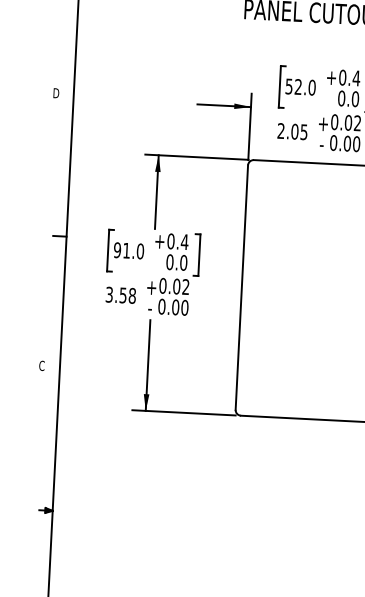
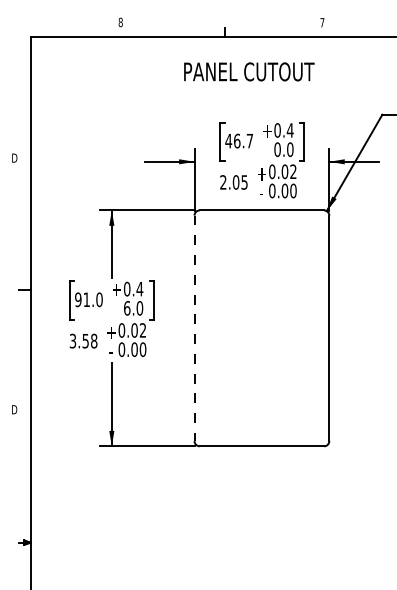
text: (300, 86) -> (239, 140), 52.0 -> 46.7
text: (170, 262) -> (127, 308), 0.0 -> 6.0
line: (241, 287) -> (194, 328), solid -> dashed
text: (42, 365) -> (14, 409), C -> D

